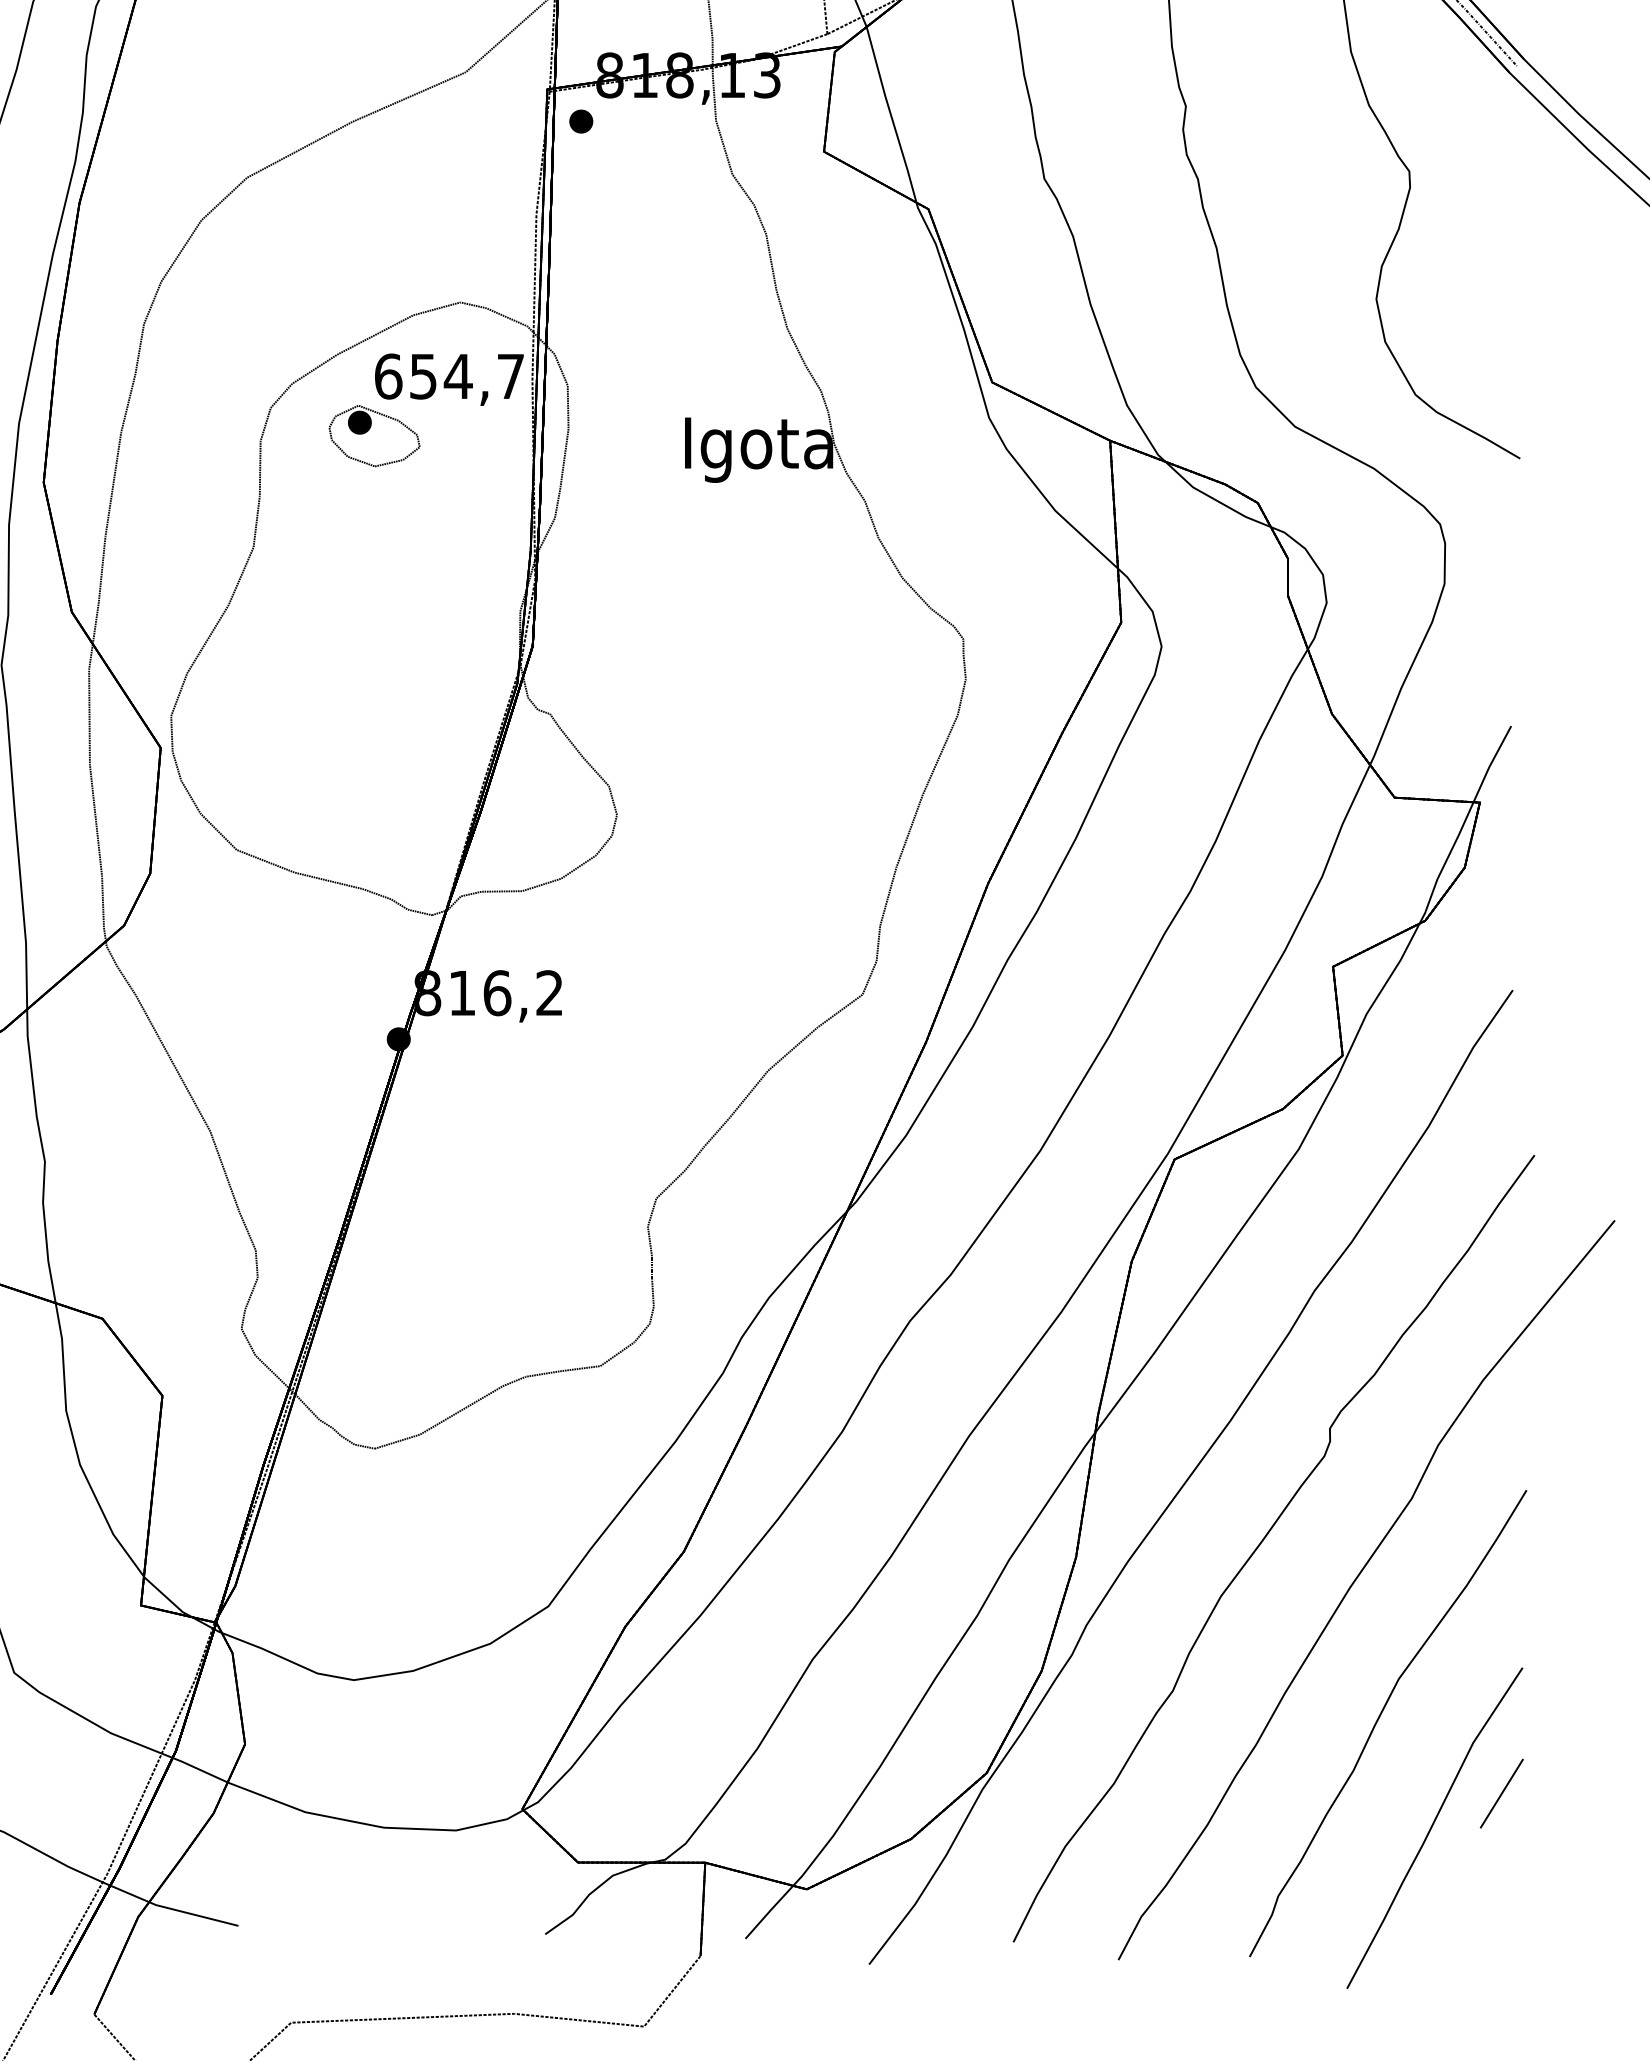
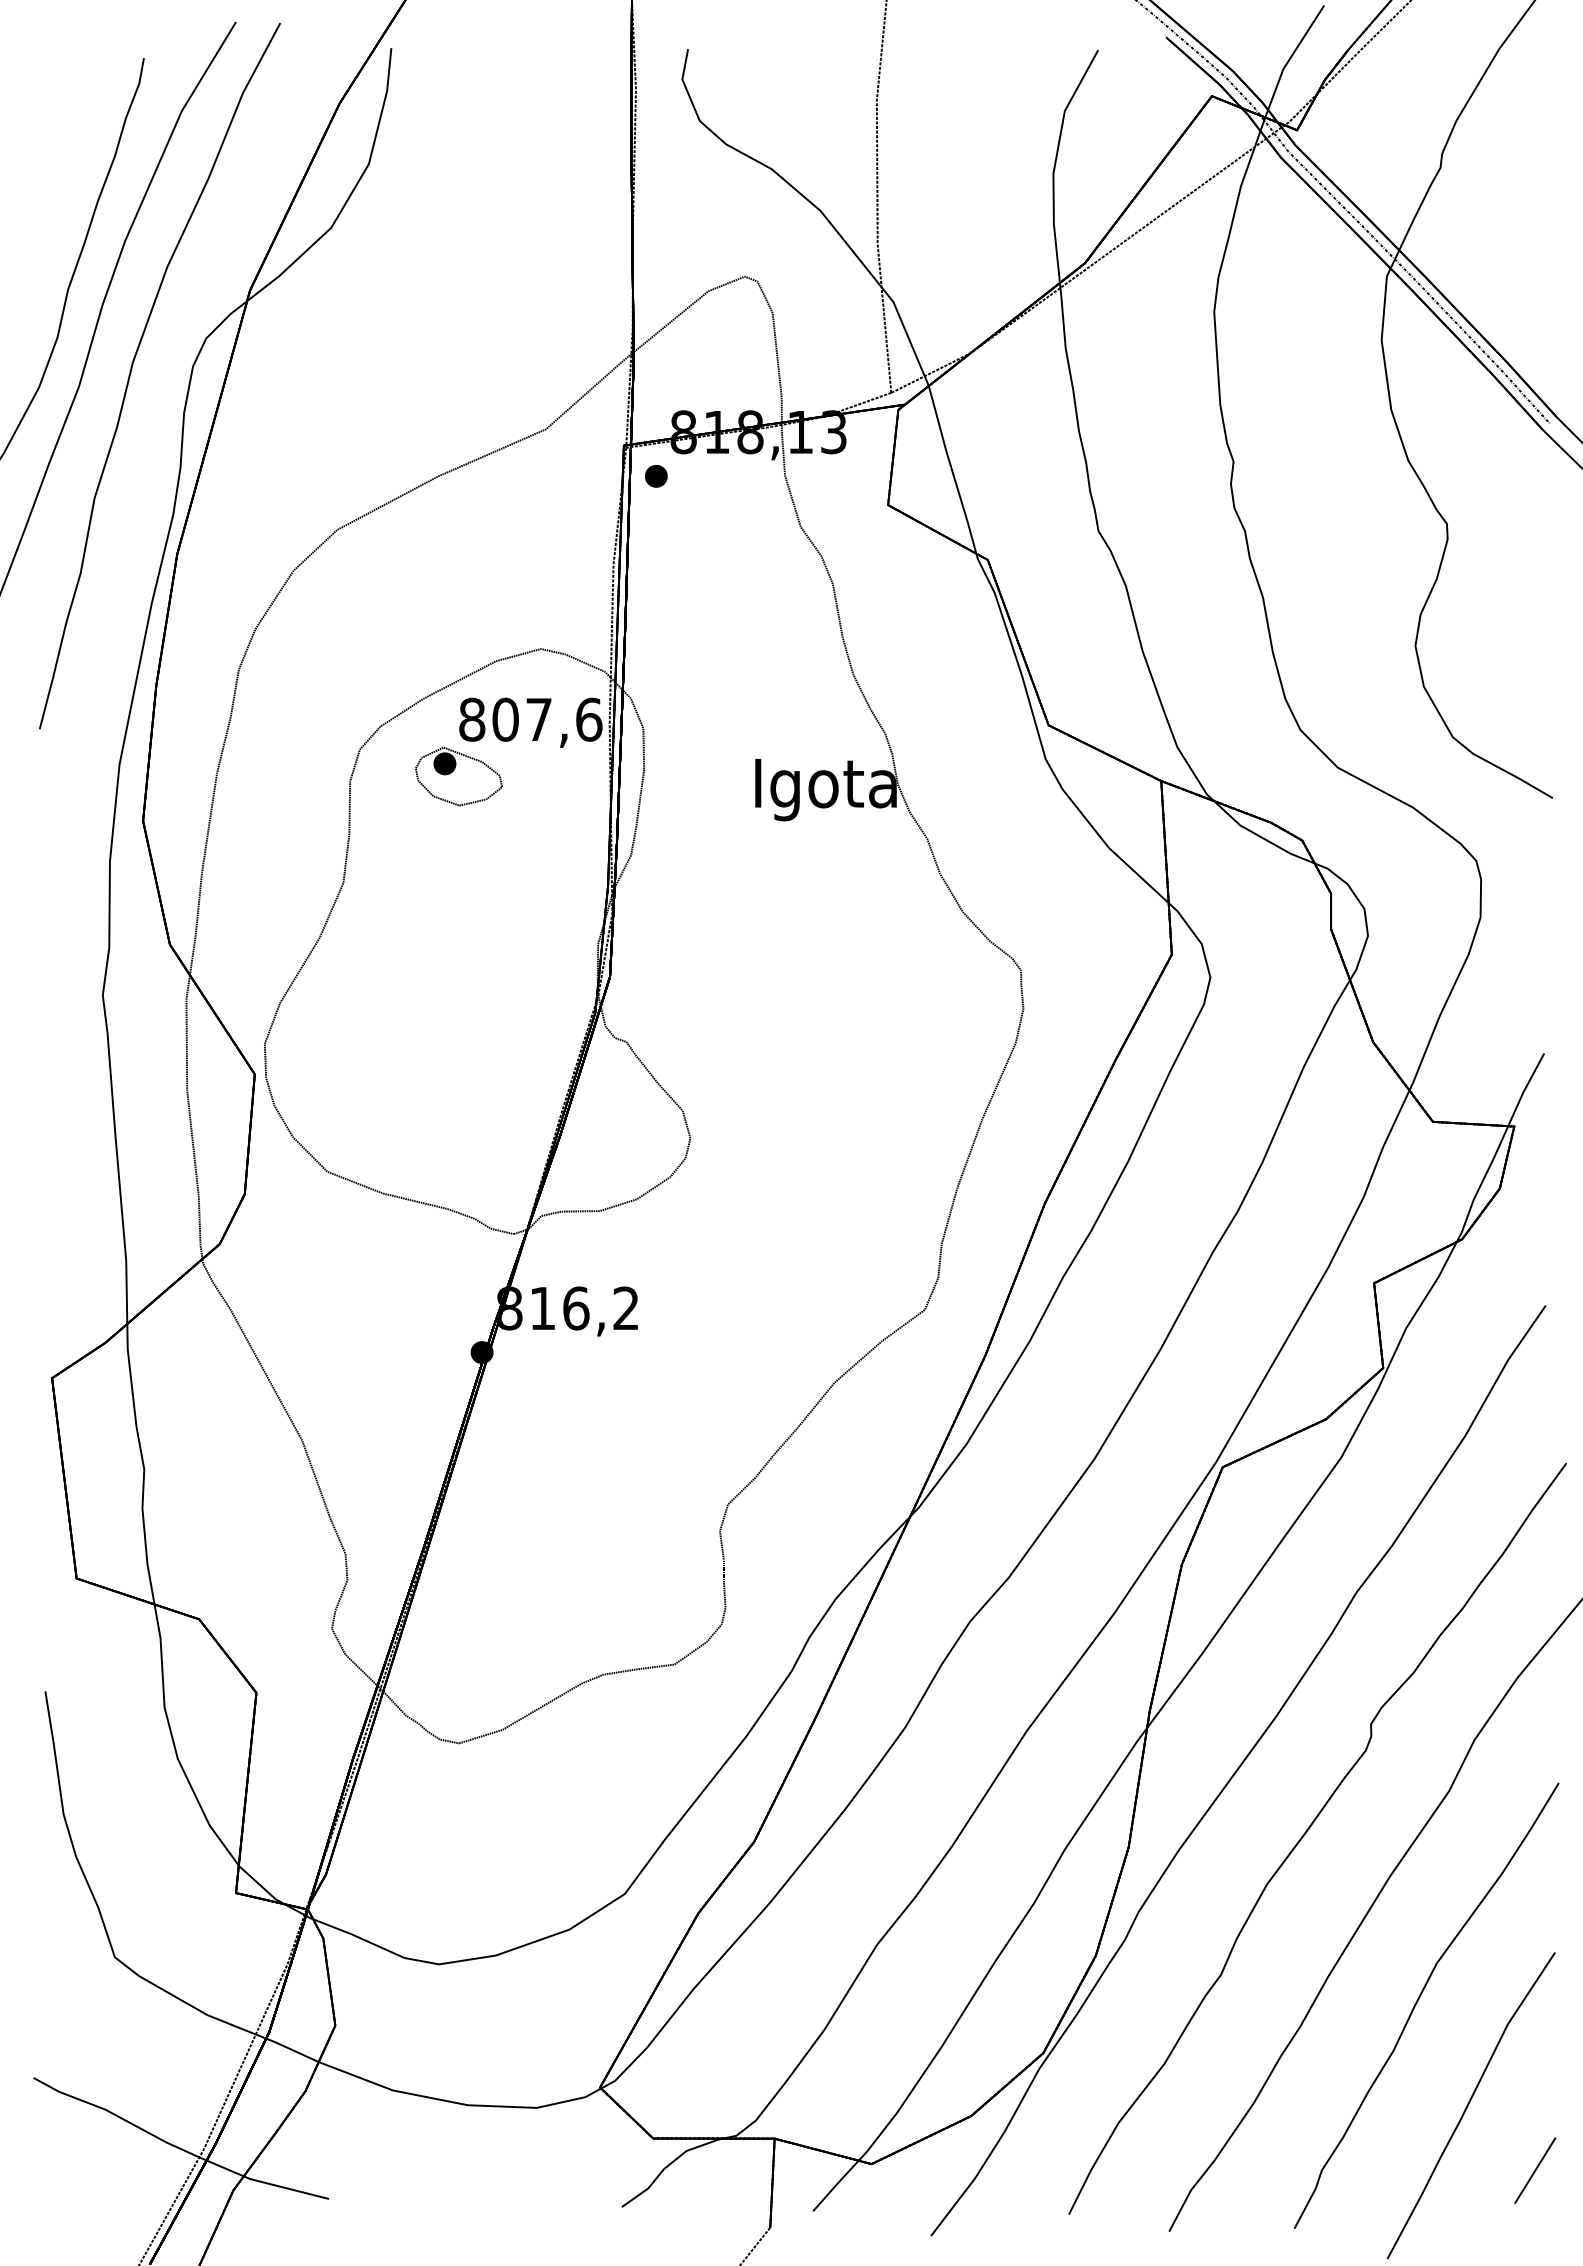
text: (449, 376) -> (530, 719), 654,7 -> 807,6
line: (1502, 1793) -> (1535, 2170), moved

